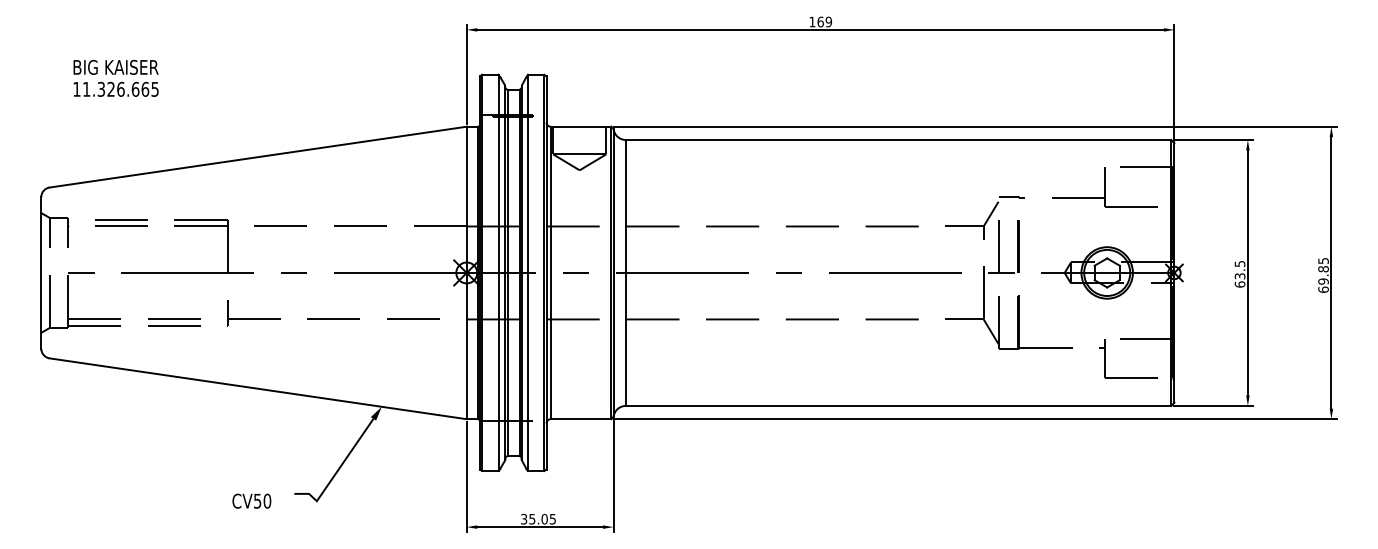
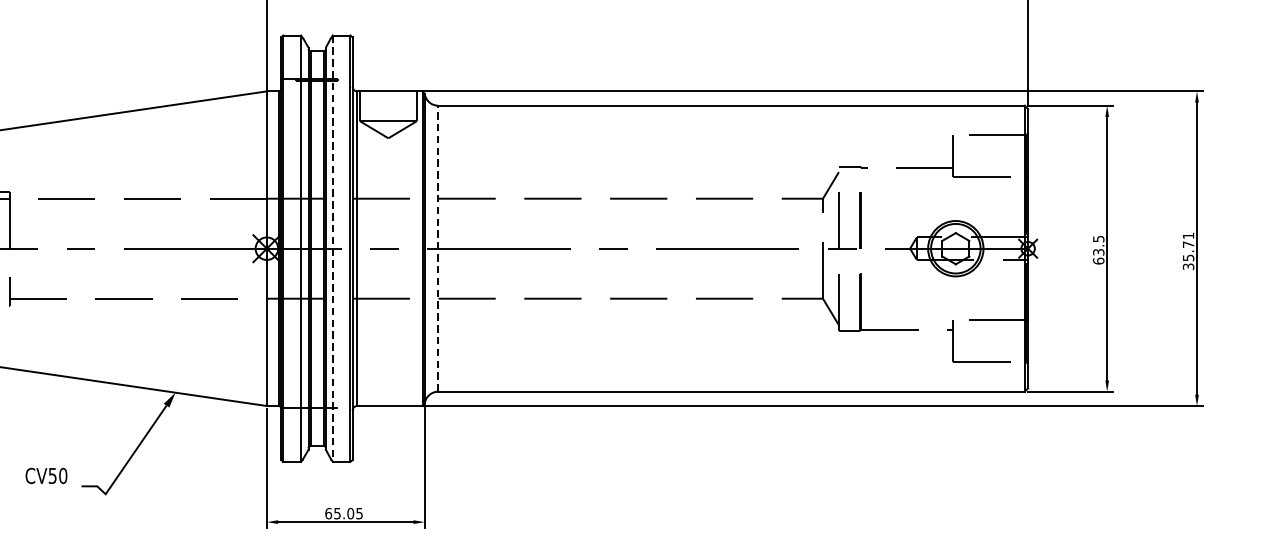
line: (626, 272) -> (438, 248), solid -> dashed
line: (528, 273) -> (333, 249), solid -> dashed
text: (1323, 275) -> (1188, 251), 69.85 -> 35.71
text: (251, 500) -> (46, 475), moved
text: (524, 518) -> (329, 512), 35.05 -> 65.05

